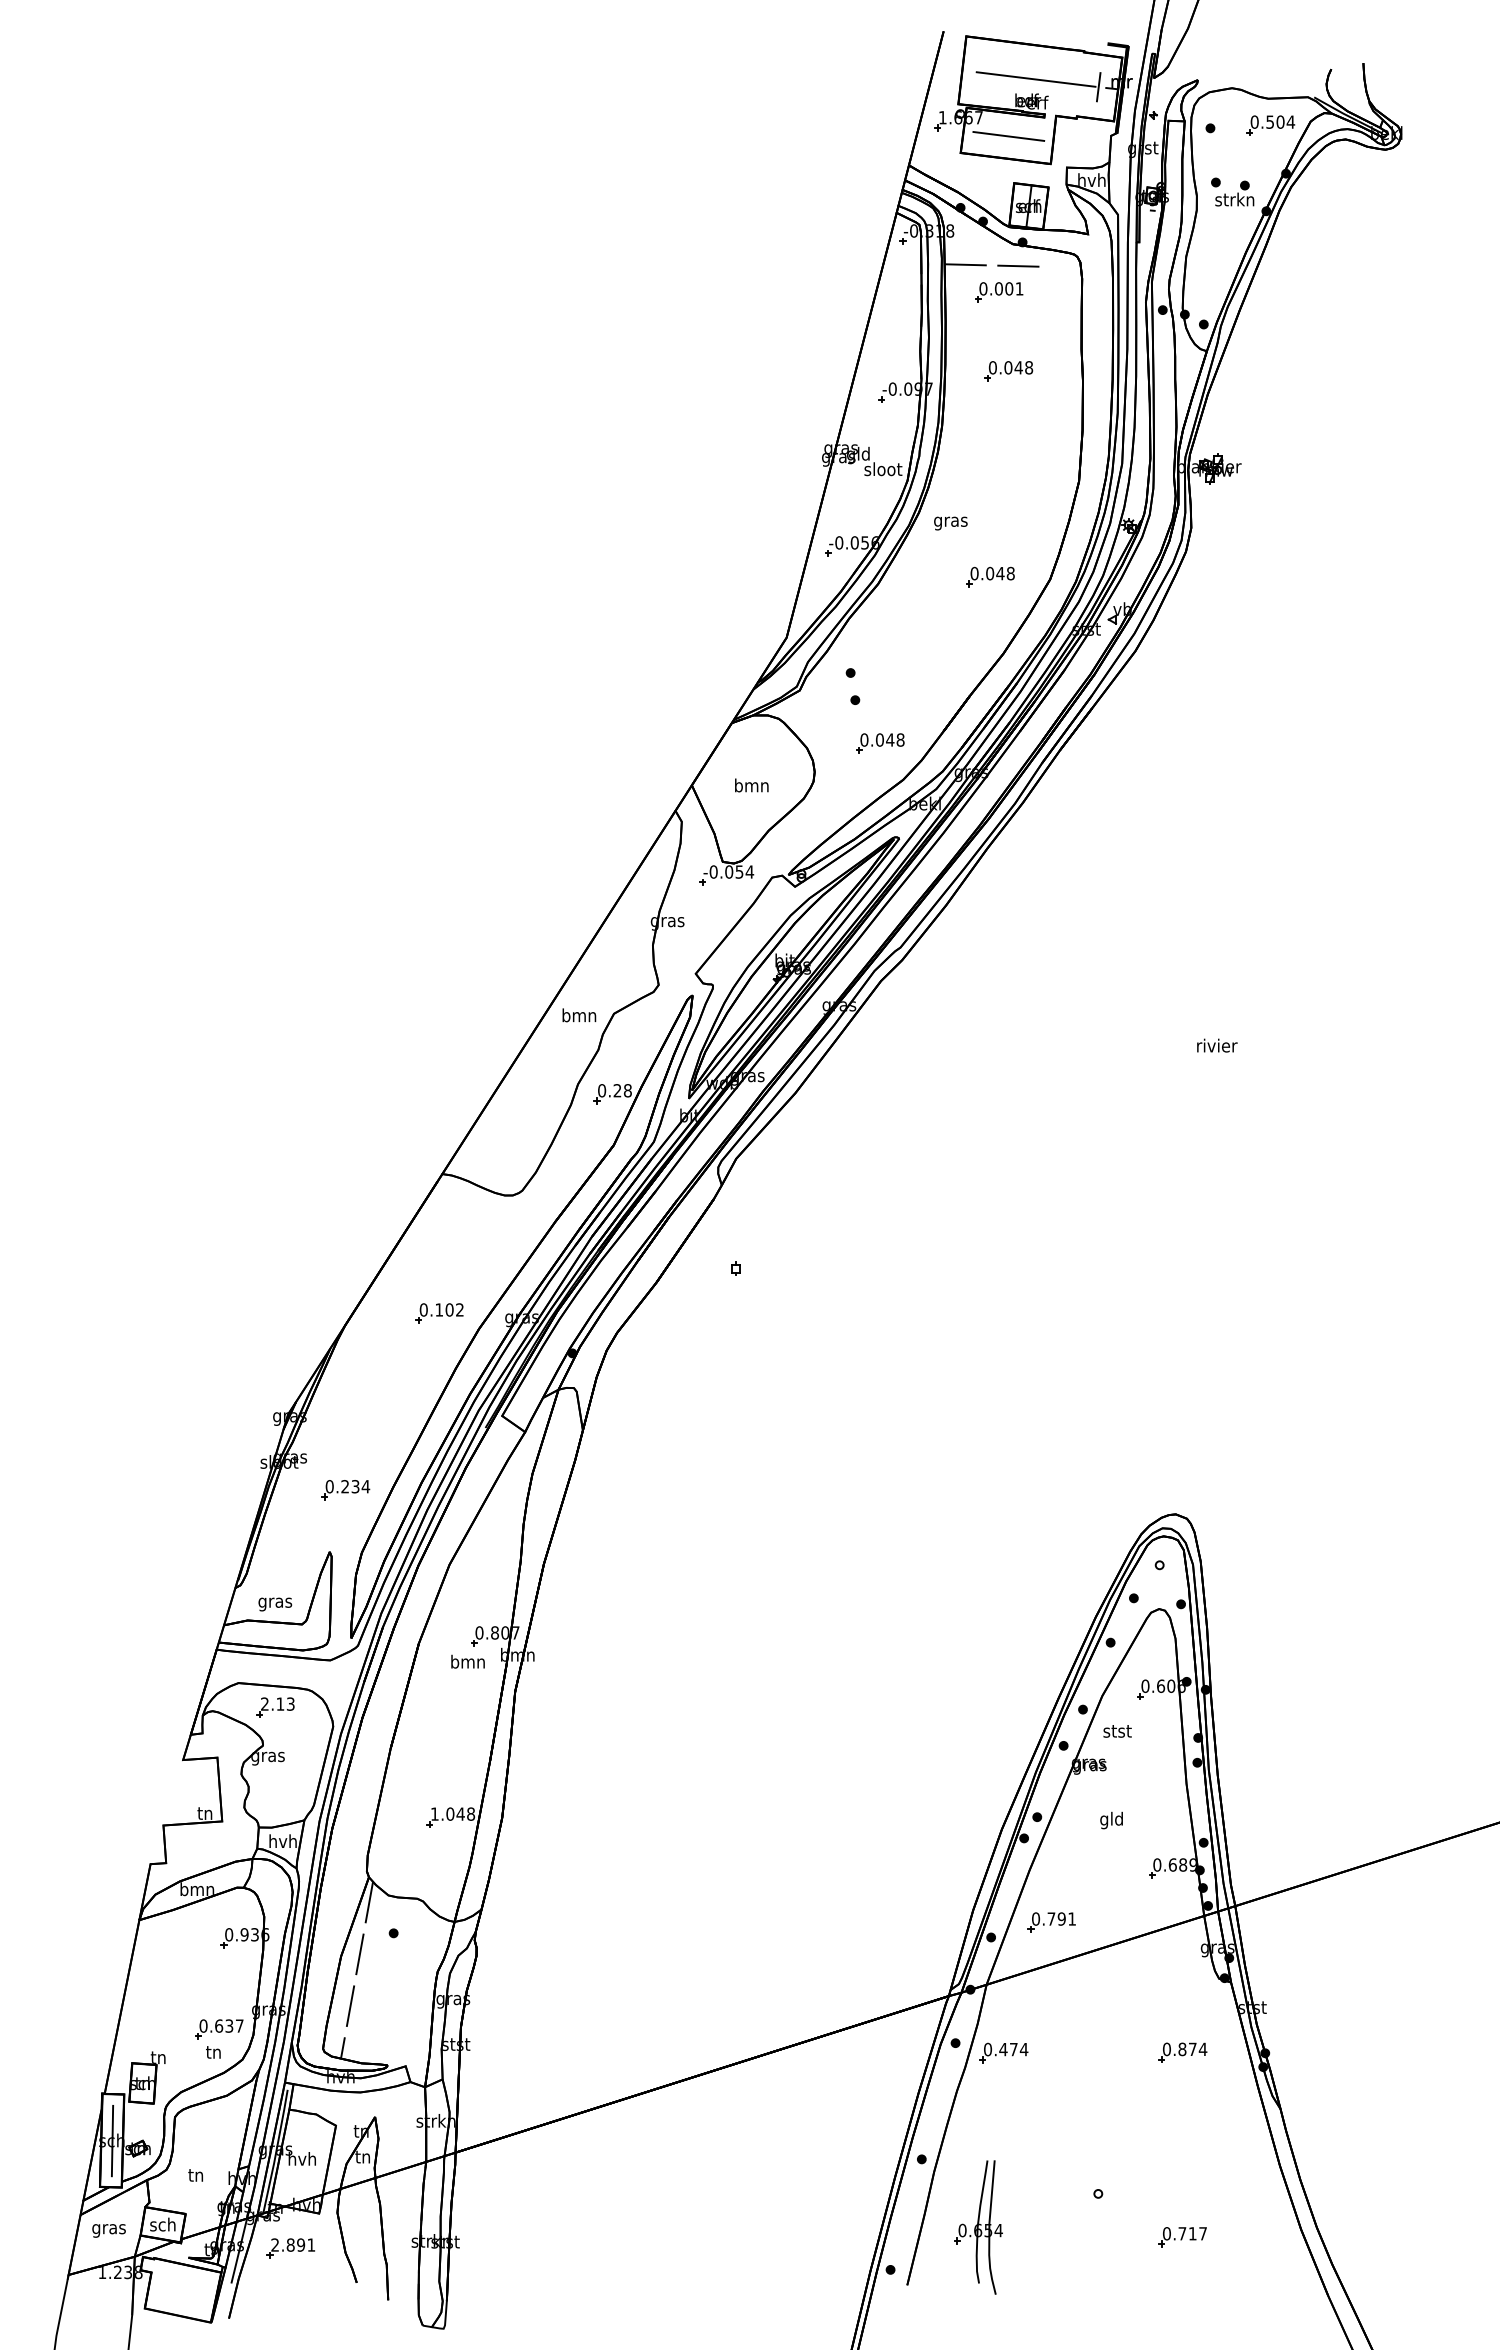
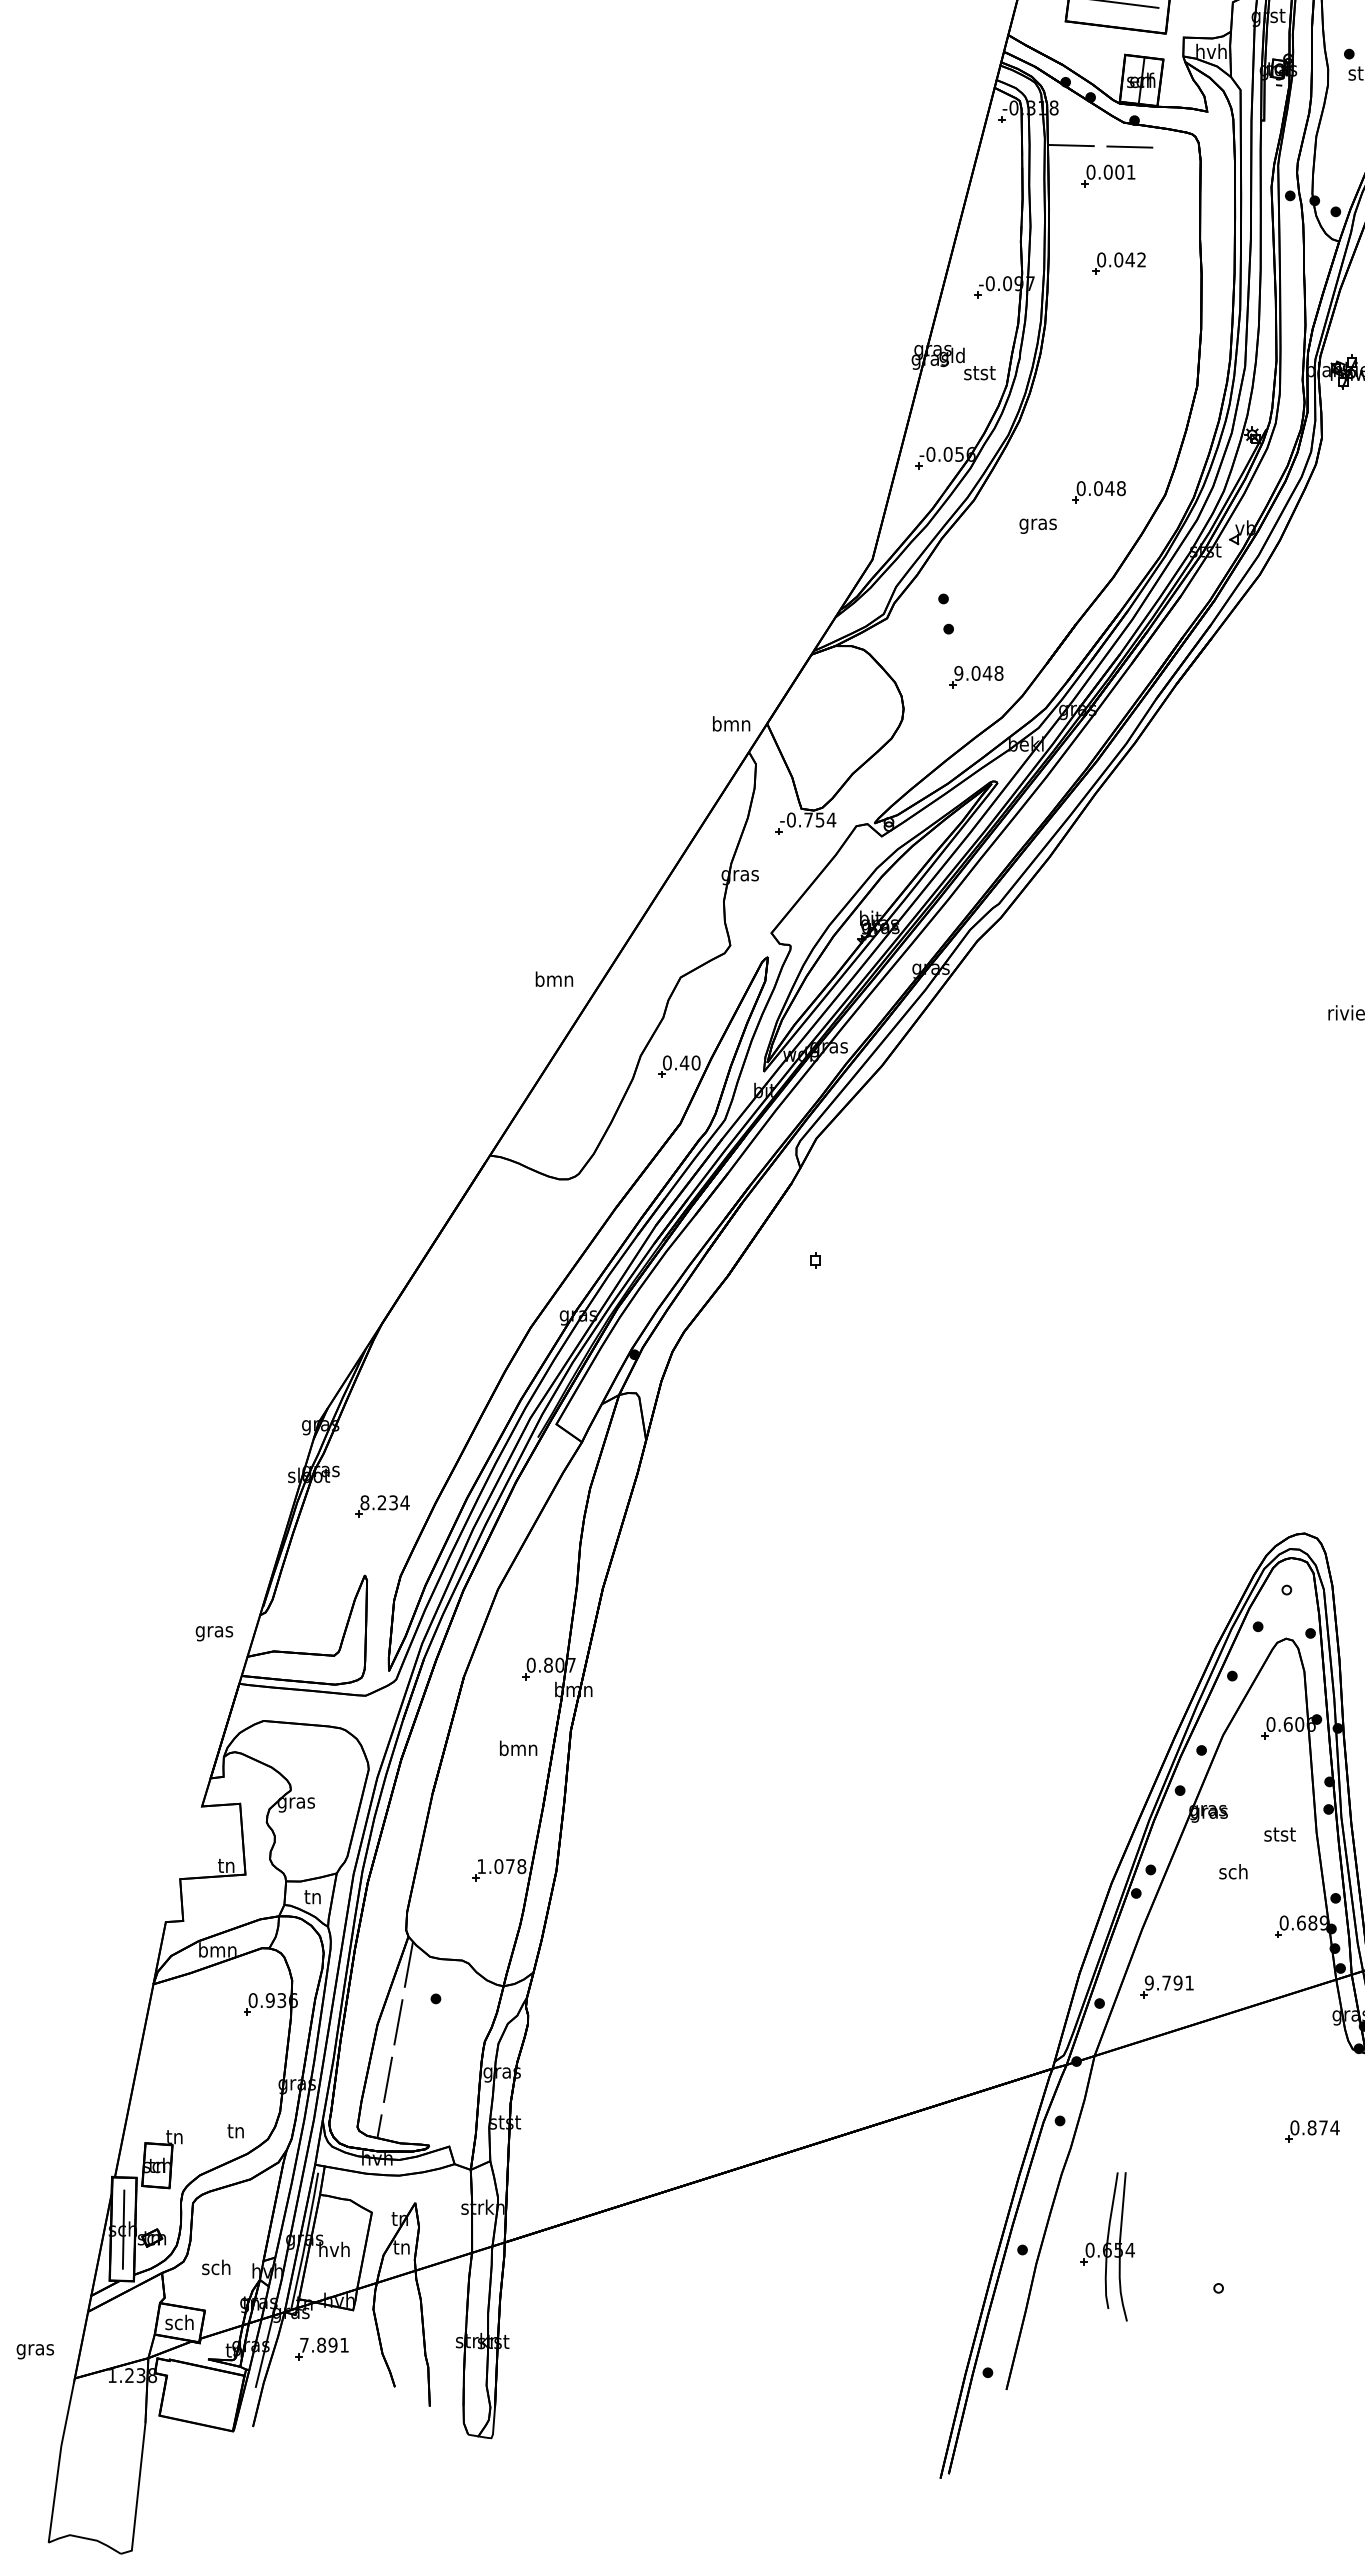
text: (1029, 367) -> (1142, 259), 0.048 -> 0.042
text: (883, 469) -> (980, 372), sloot -> stst
text: (950, 523) -> (1037, 526), moved
text: (864, 739) -> (958, 672), 0.048 -> 9.048
text: (751, 785) -> (731, 723), moved
text: (729, 871) -> (808, 819), -0.054 -> -0.754
text: (579, 1015) -> (554, 979), moved
text: (622, 1090) -> (690, 1062), 0.28 -> 0.40
part: (439, 1313) -> (486, 1310), removed
text: (329, 1486) -> (364, 1502), 0.234 -> 8.234
text: (275, 1604) -> (214, 1633), moved
text: (467, 1661) -> (517, 1748), moved
part: (275, 1707) -> (304, 1748), removed
text: (1117, 1731) -> (1279, 1834), moved
text: (460, 1813) -> (510, 1865), 1.048 -> 1.078
text: (1111, 1820) -> (1233, 1873), gld -> sch
text: (282, 1840) -> (312, 1895), hvh -> tn
text: (1035, 1918) -> (1148, 1982), 0.791 -> 9.791
part: (219, 2029) -> (242, 2105), removed
part: (1003, 2052) -> (1113, 2131), removed
text: (195, 2174) -> (215, 2266), tn -> sch
part: (978, 2227) -> (1107, 2246), moved
text: (108, 2230) -> (34, 2351), moved
part: (1182, 2237) -> (1312, 2336), removed
text: (274, 2244) -> (303, 2344), 2.891 -> 7.891

